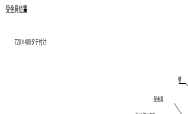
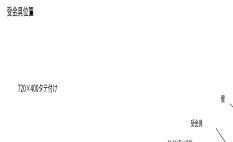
text: (29, 41) -> (36, 87), moved

